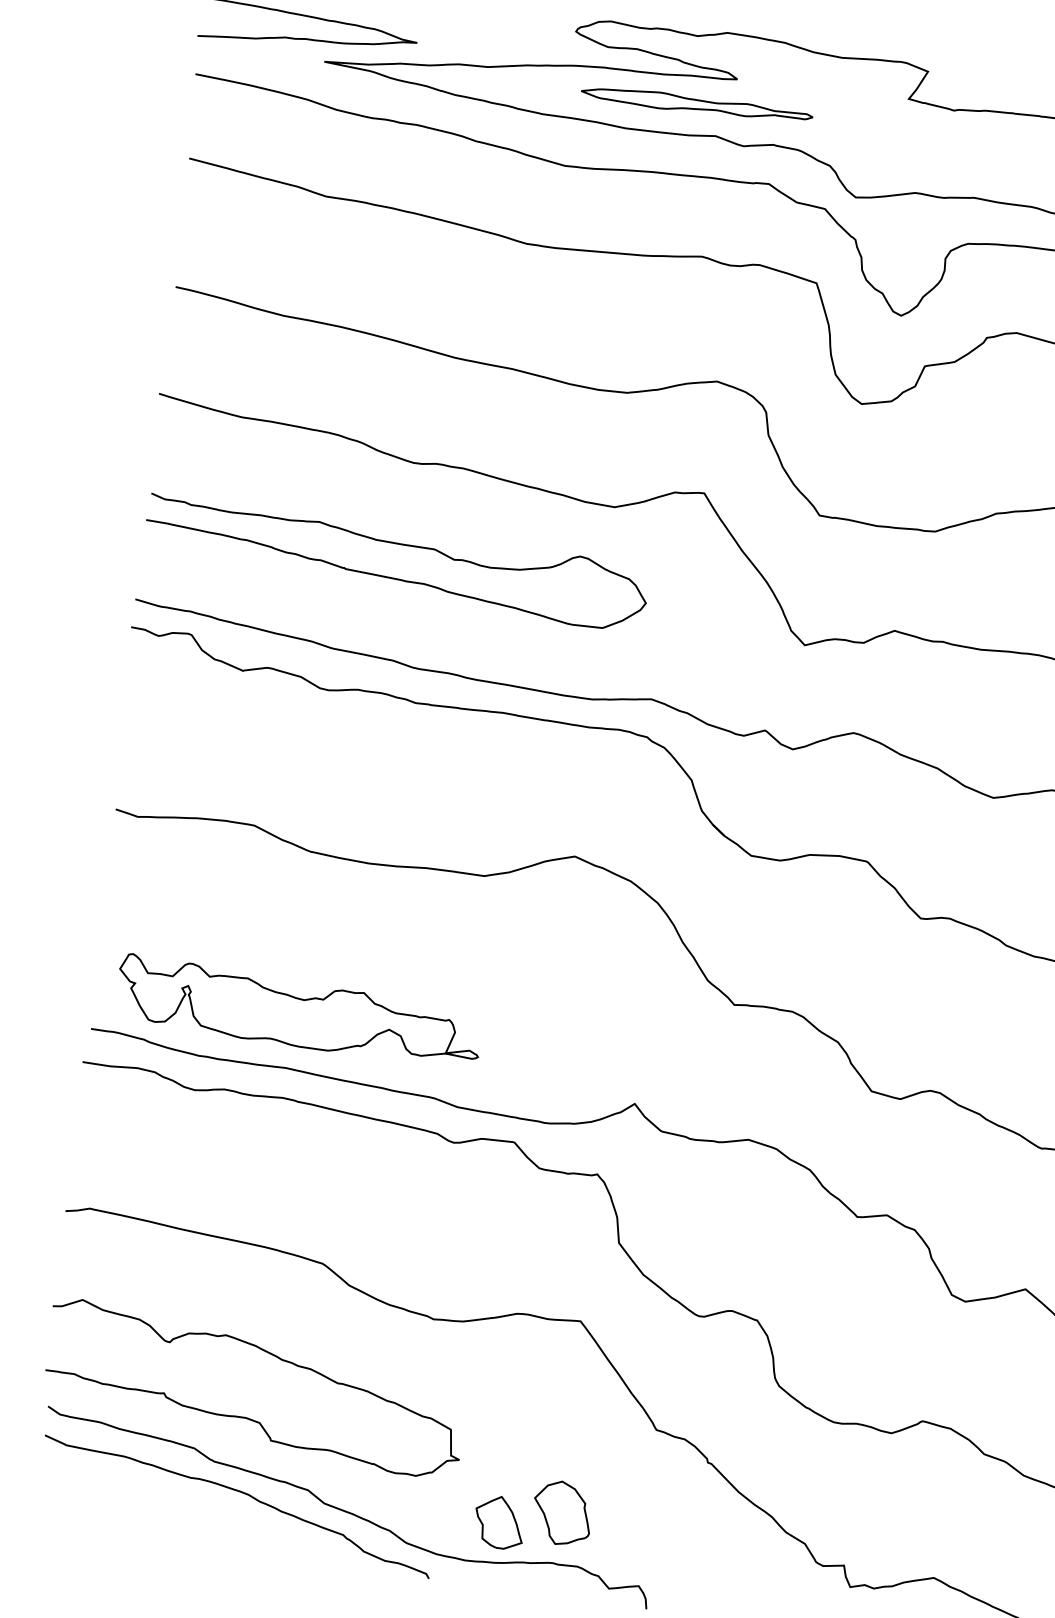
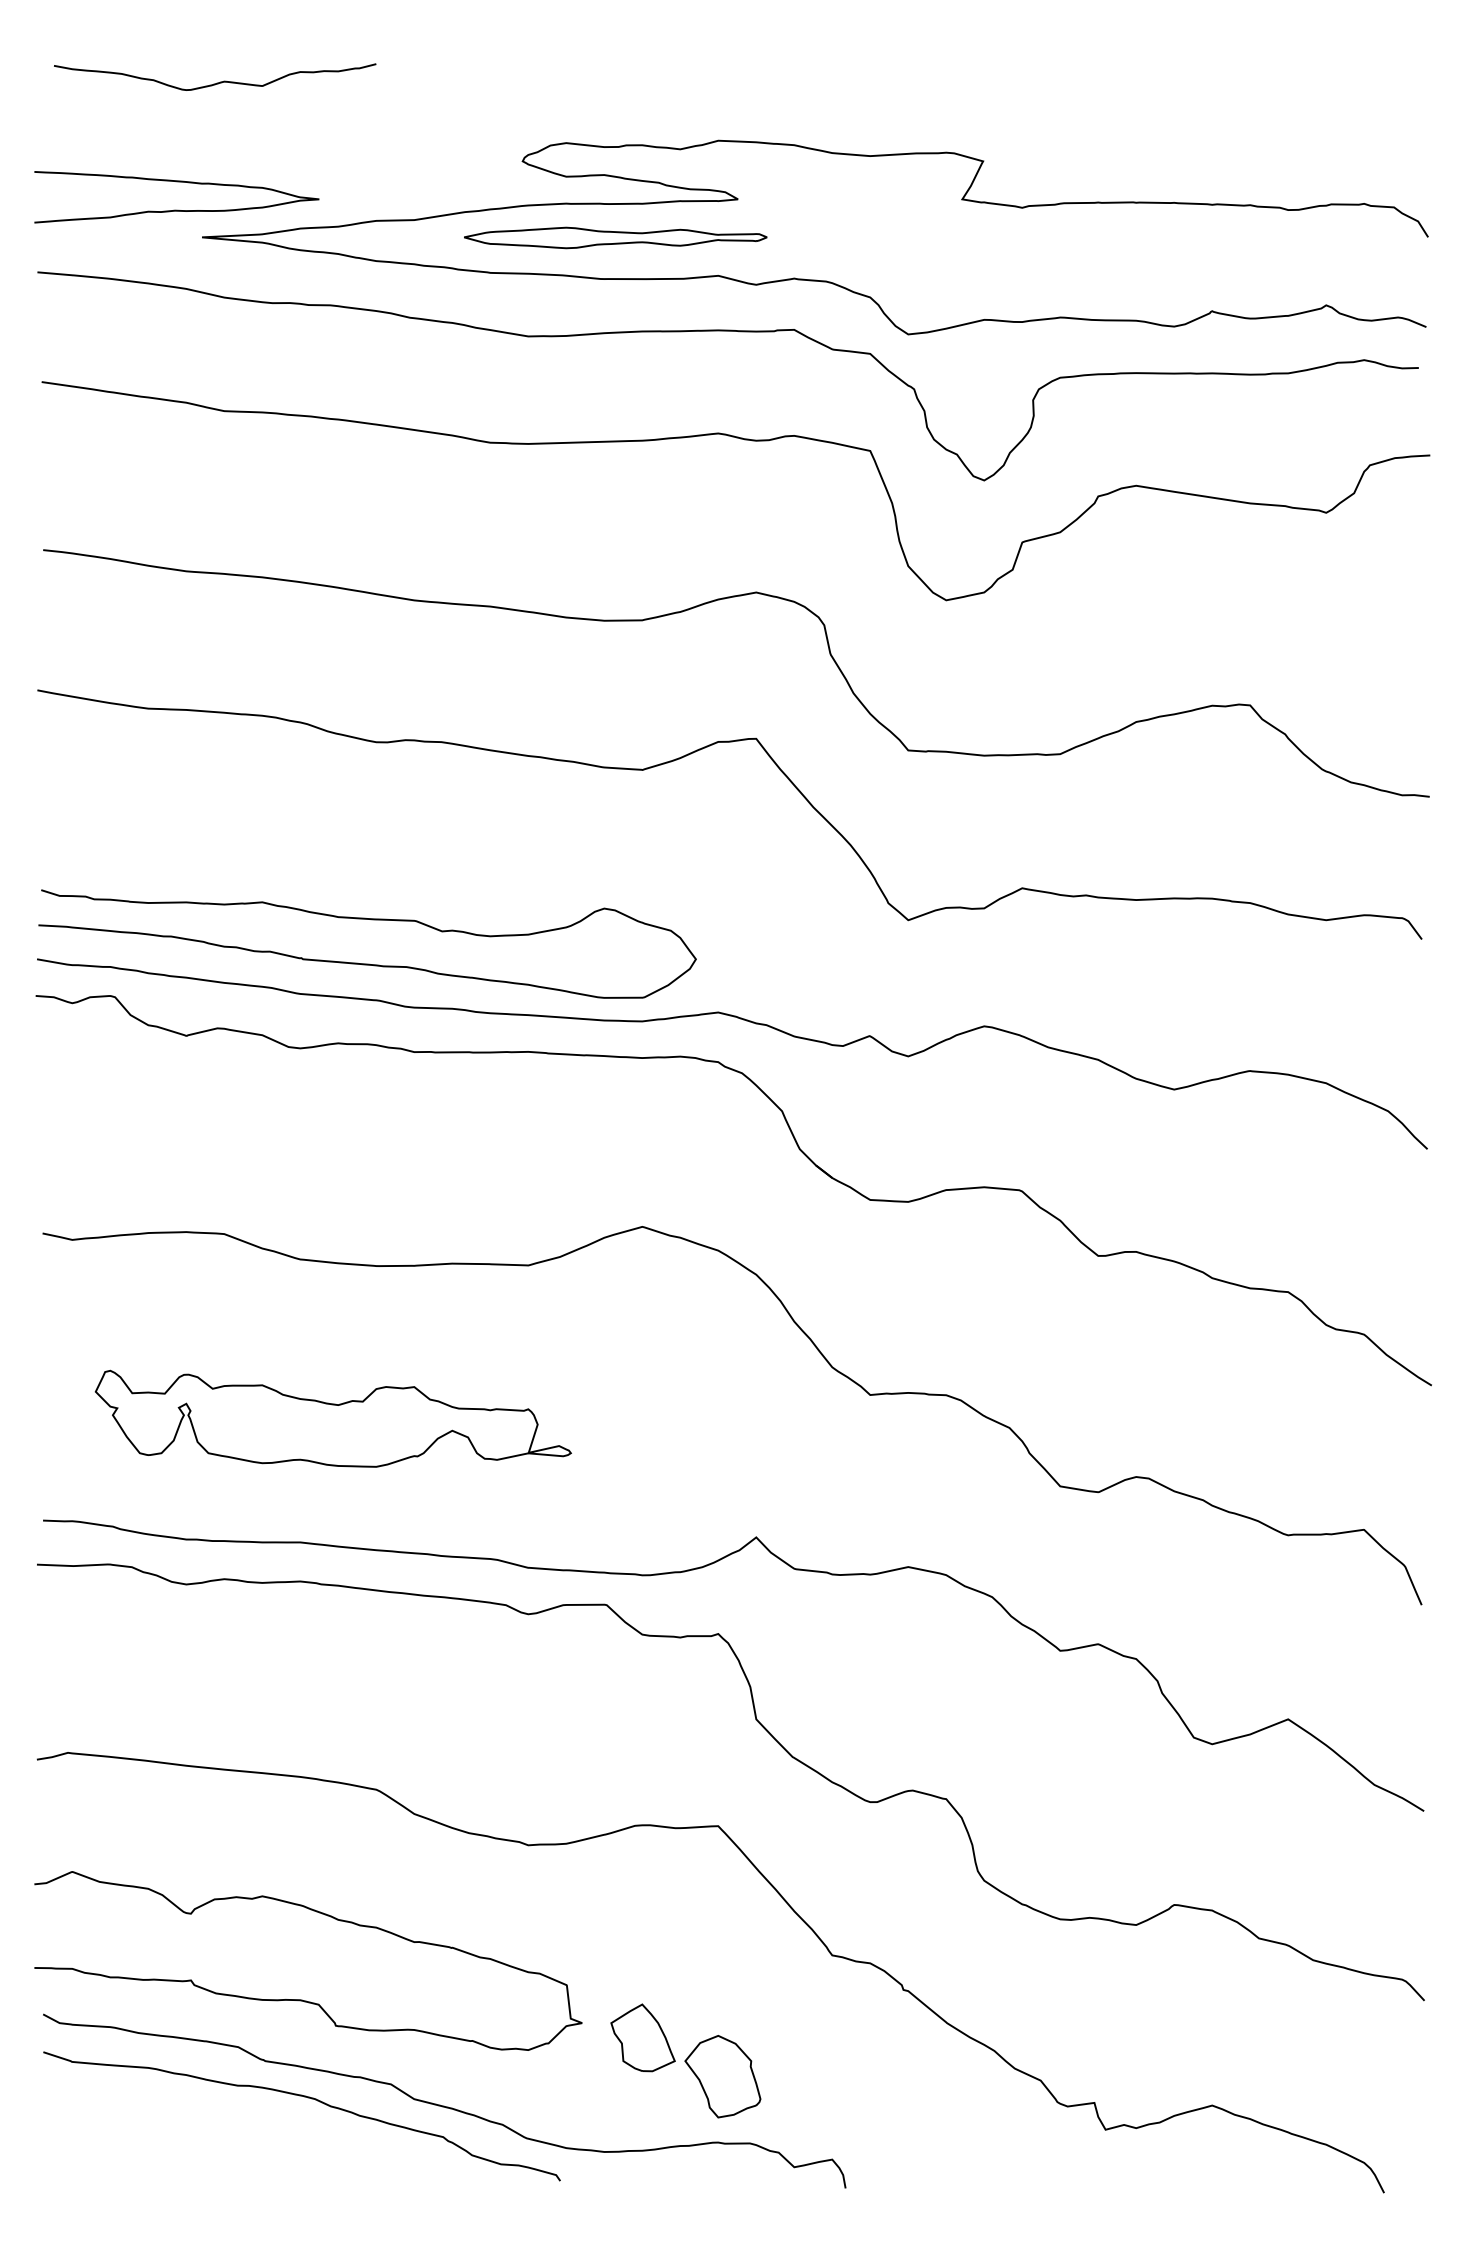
part: (696, 104) -> (615, 237), moved
curve: (394, 577) -> (367, 963), moved
part: (298, 1009) -> (332, 1418), moved
part: (499, 1522) -> (642, 2037), moved

